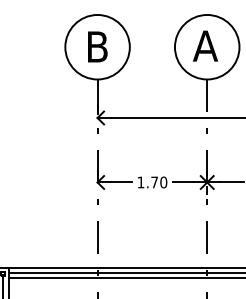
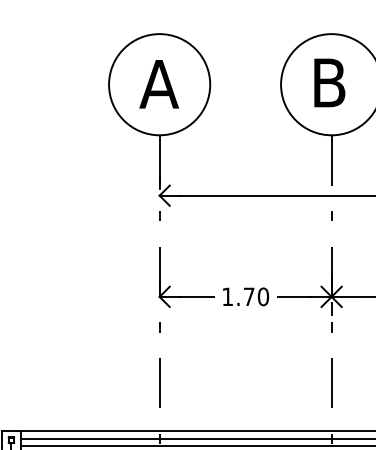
text: (205, 45) -> (328, 81), A -> B
text: (96, 46) -> (157, 83), B -> A

